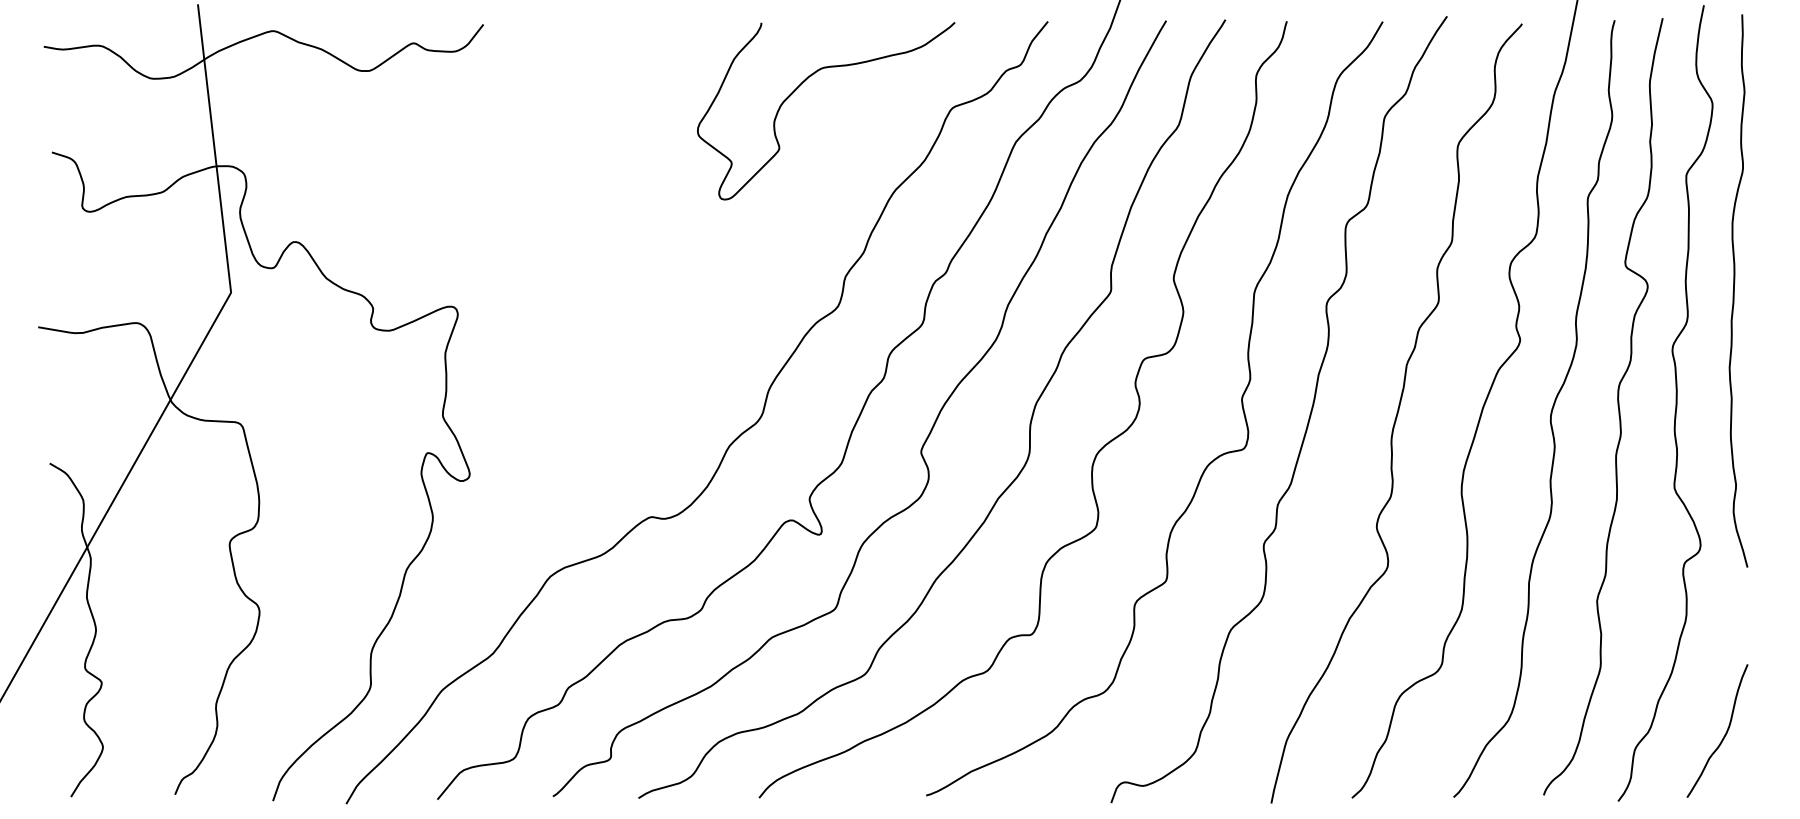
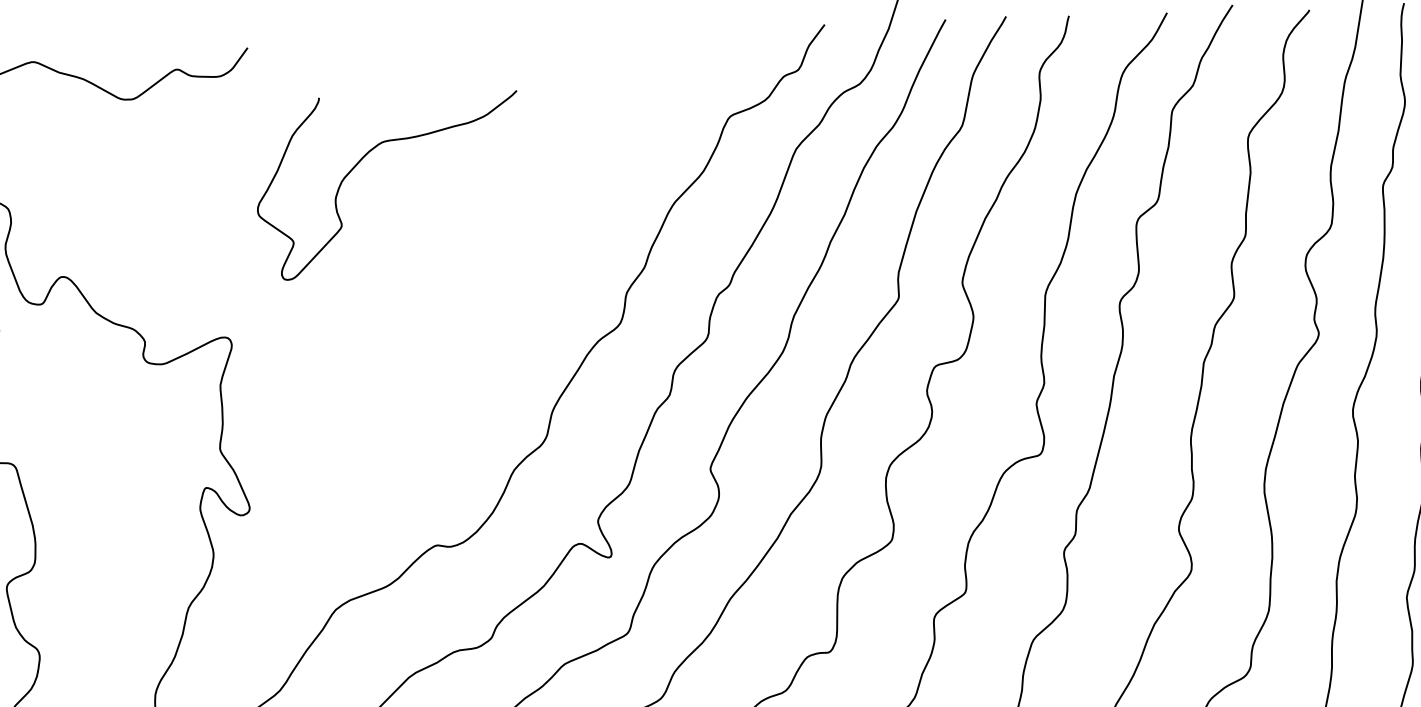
curve: (801, 85) -> (362, 160), moved

